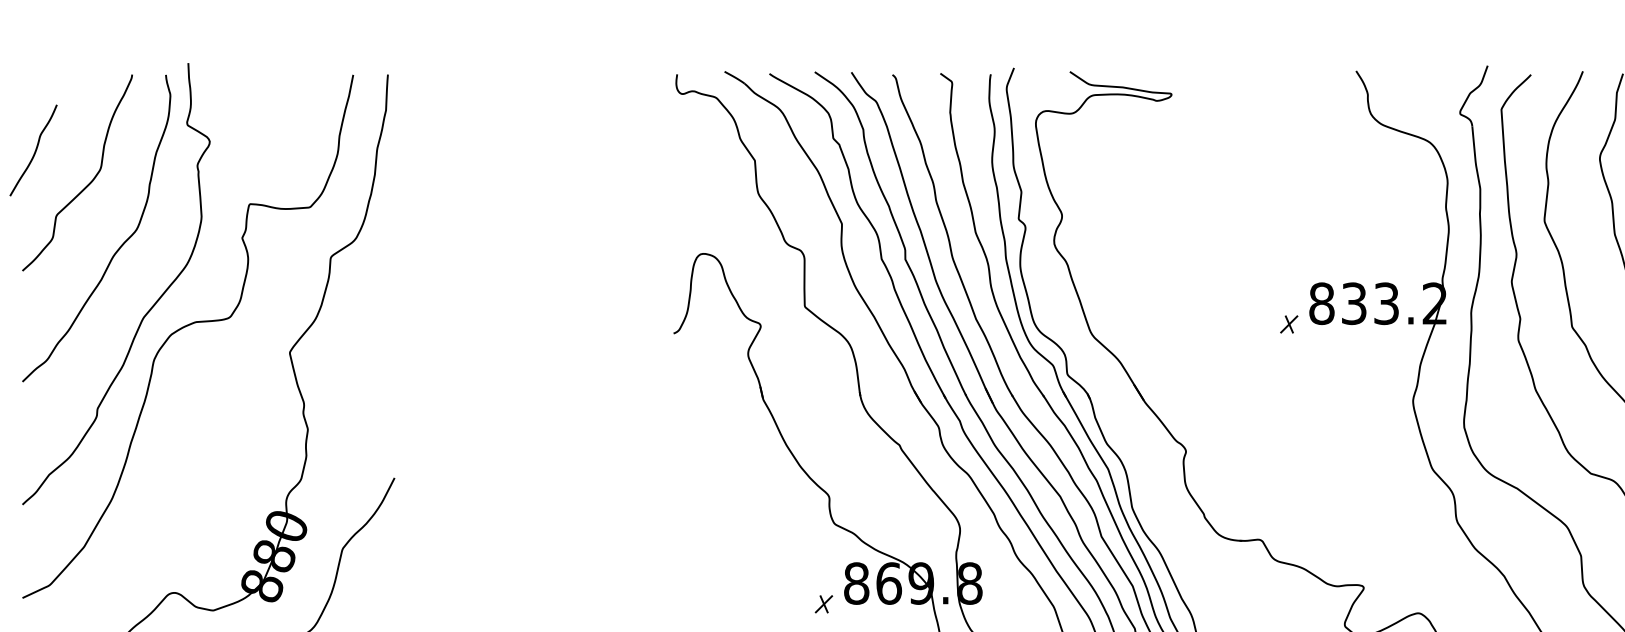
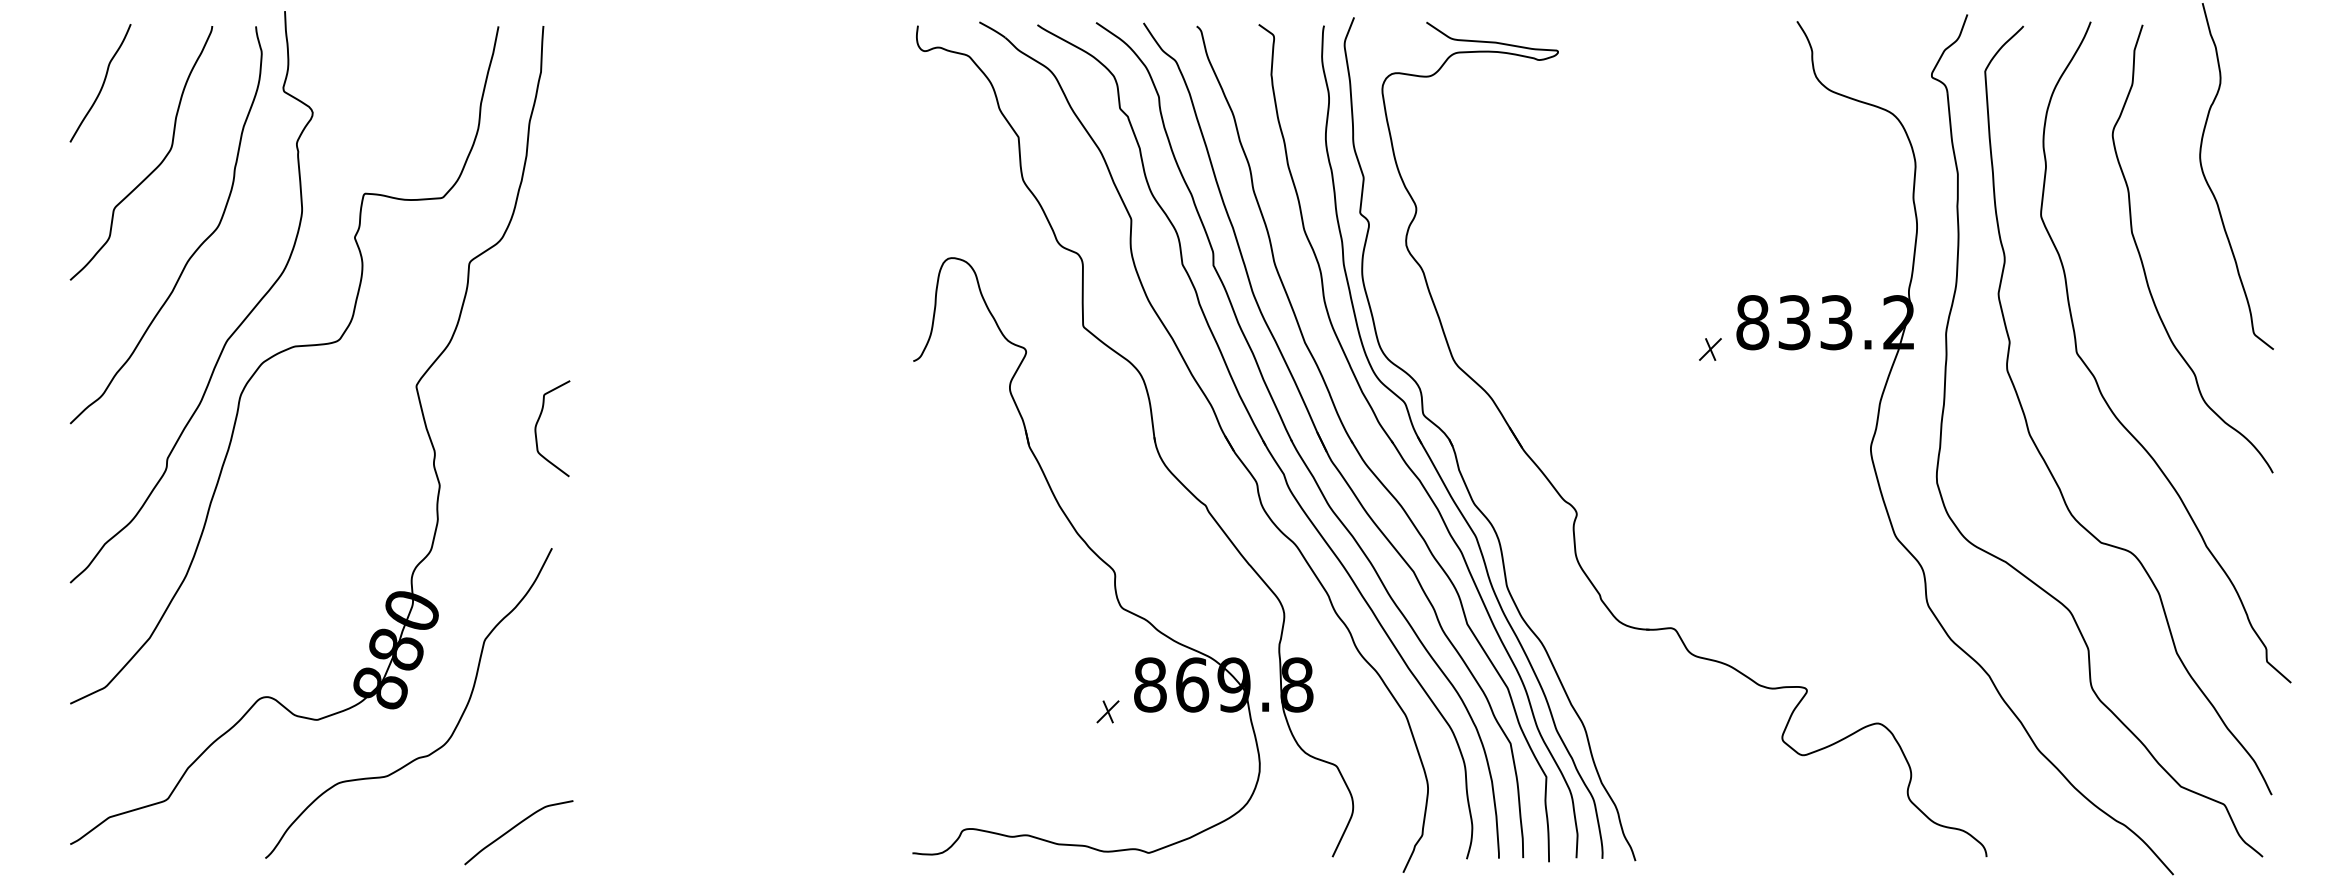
curve: (35, 150) -> (102, 83), moved
curve: (384, 380) -> (538, 422), added

